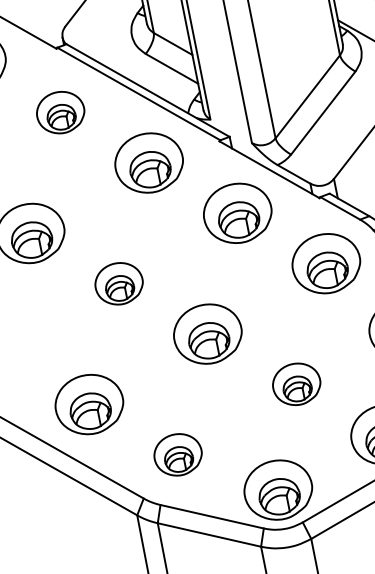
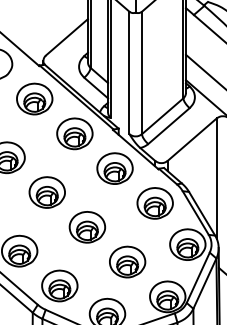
part: (59, 111) -> (34, 98), size x1.43
part: (117, 284) -> (46, 192), size x1.43
part: (296, 383) -> (127, 261), size x1.43
part: (177, 454) -> (59, 285), size x1.43

